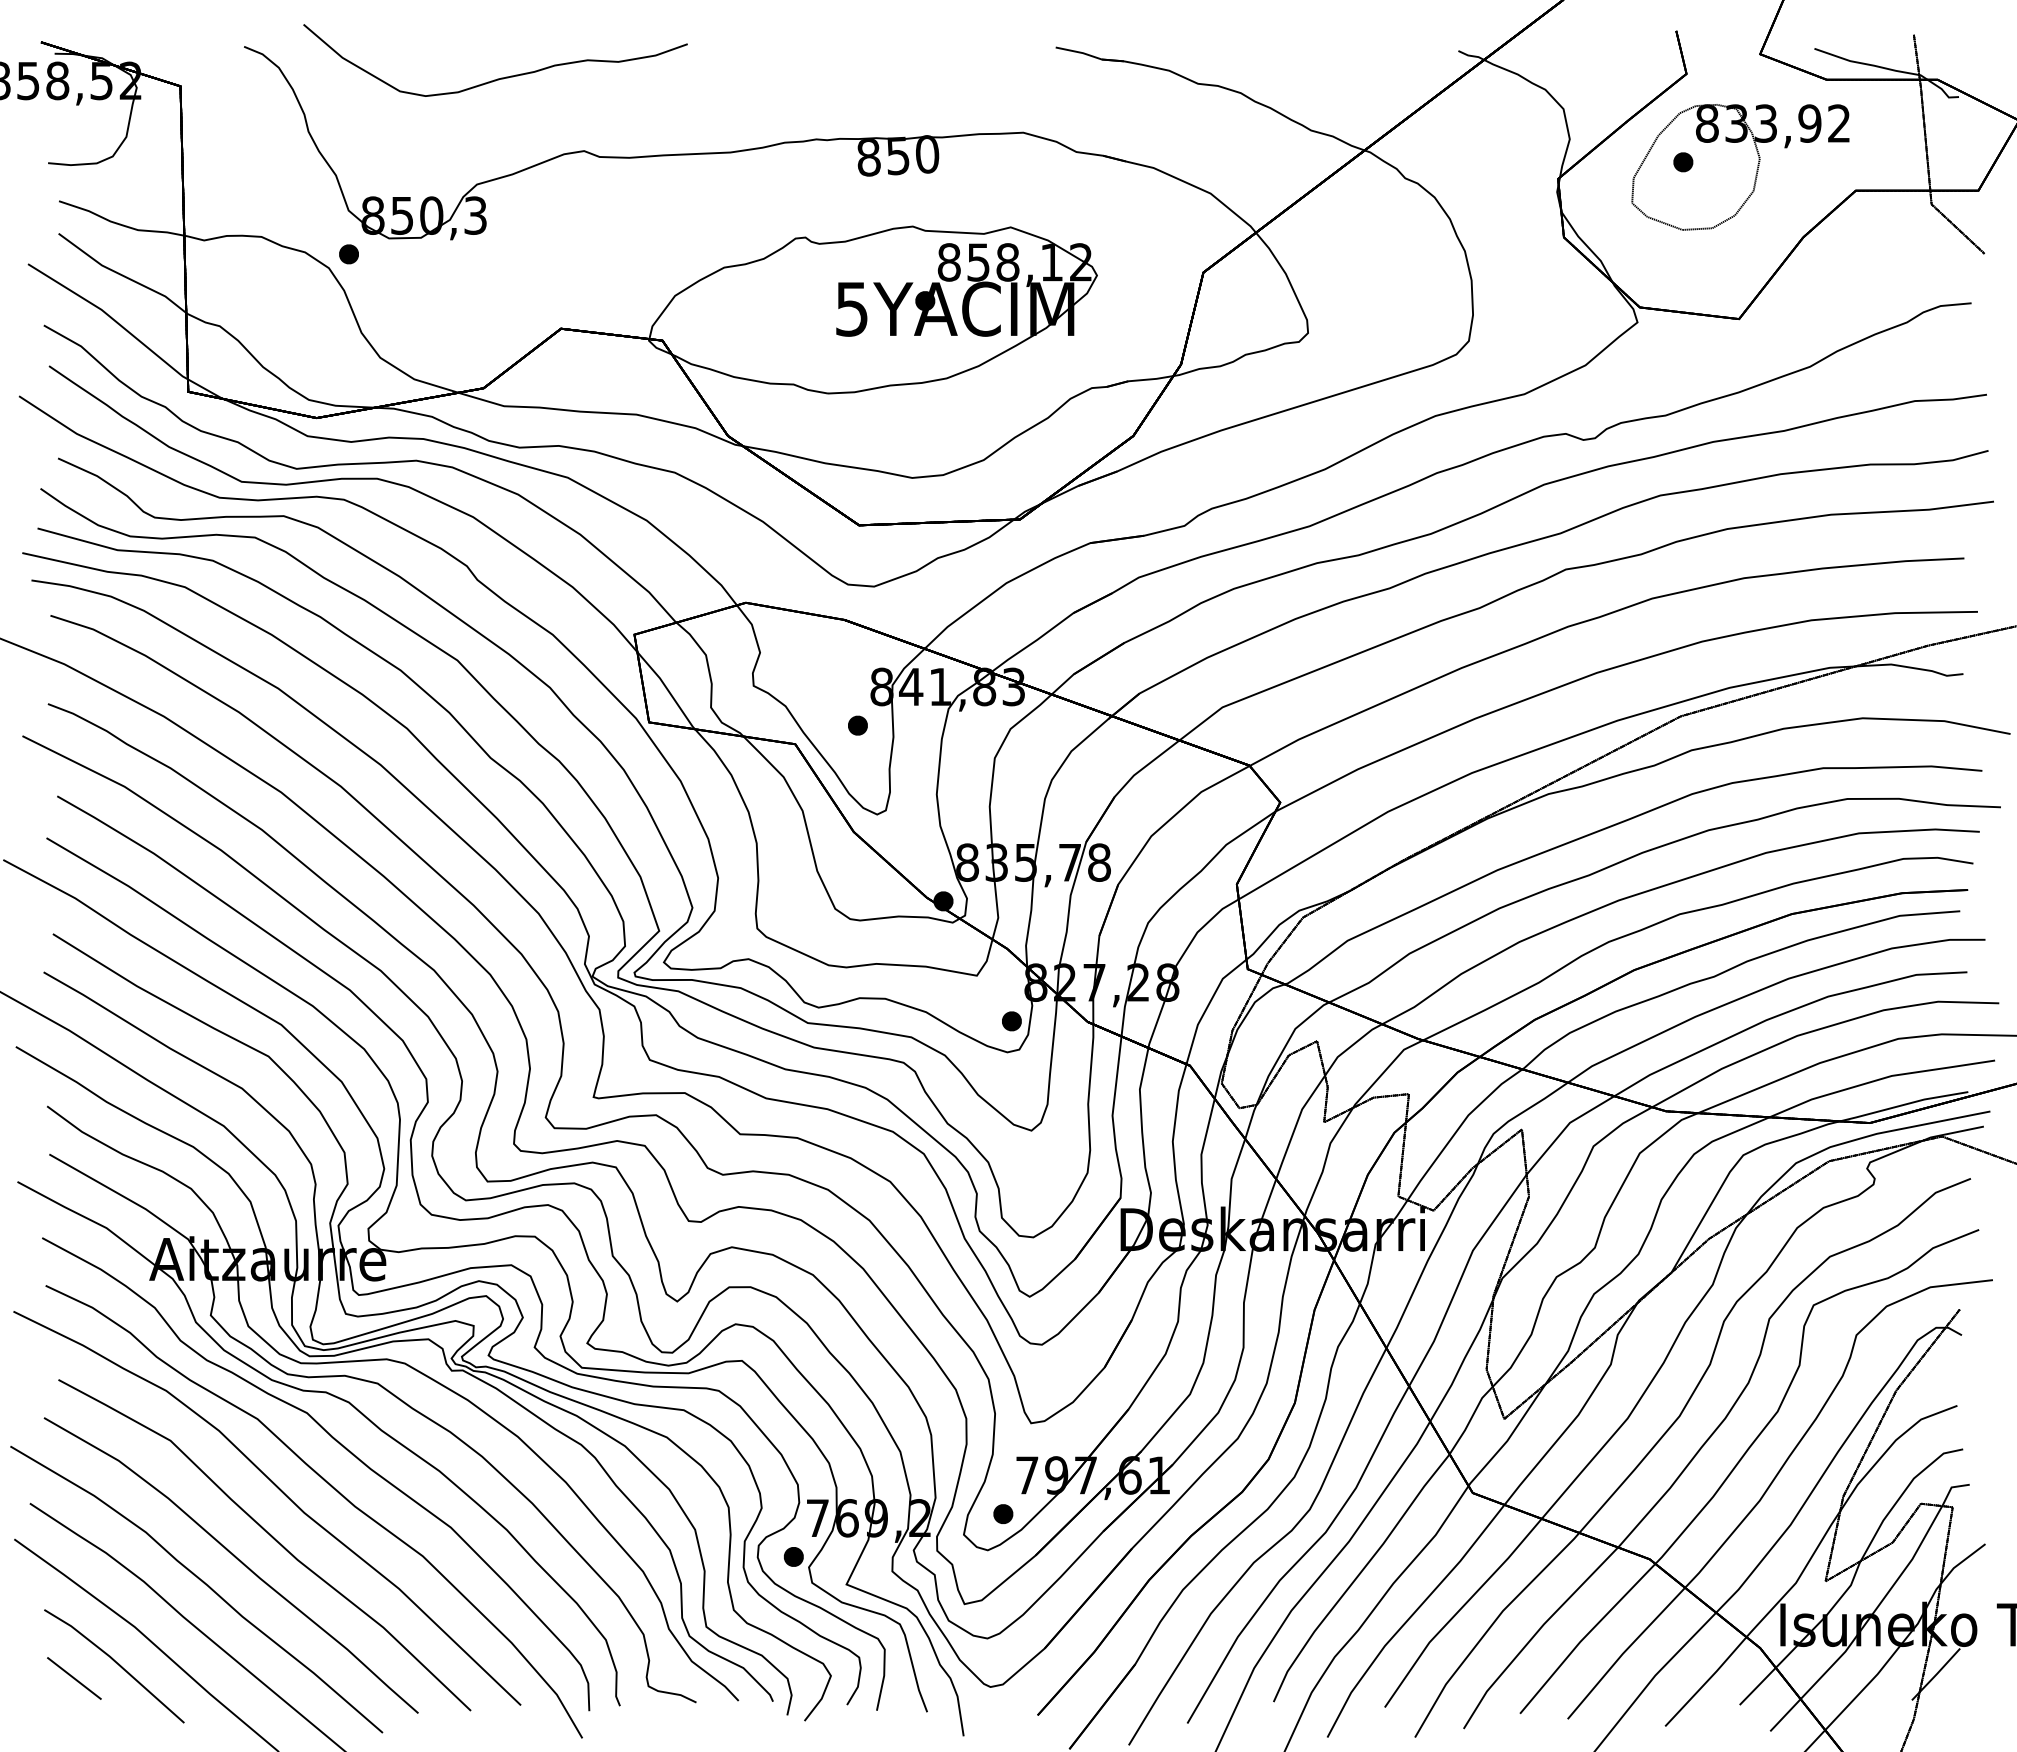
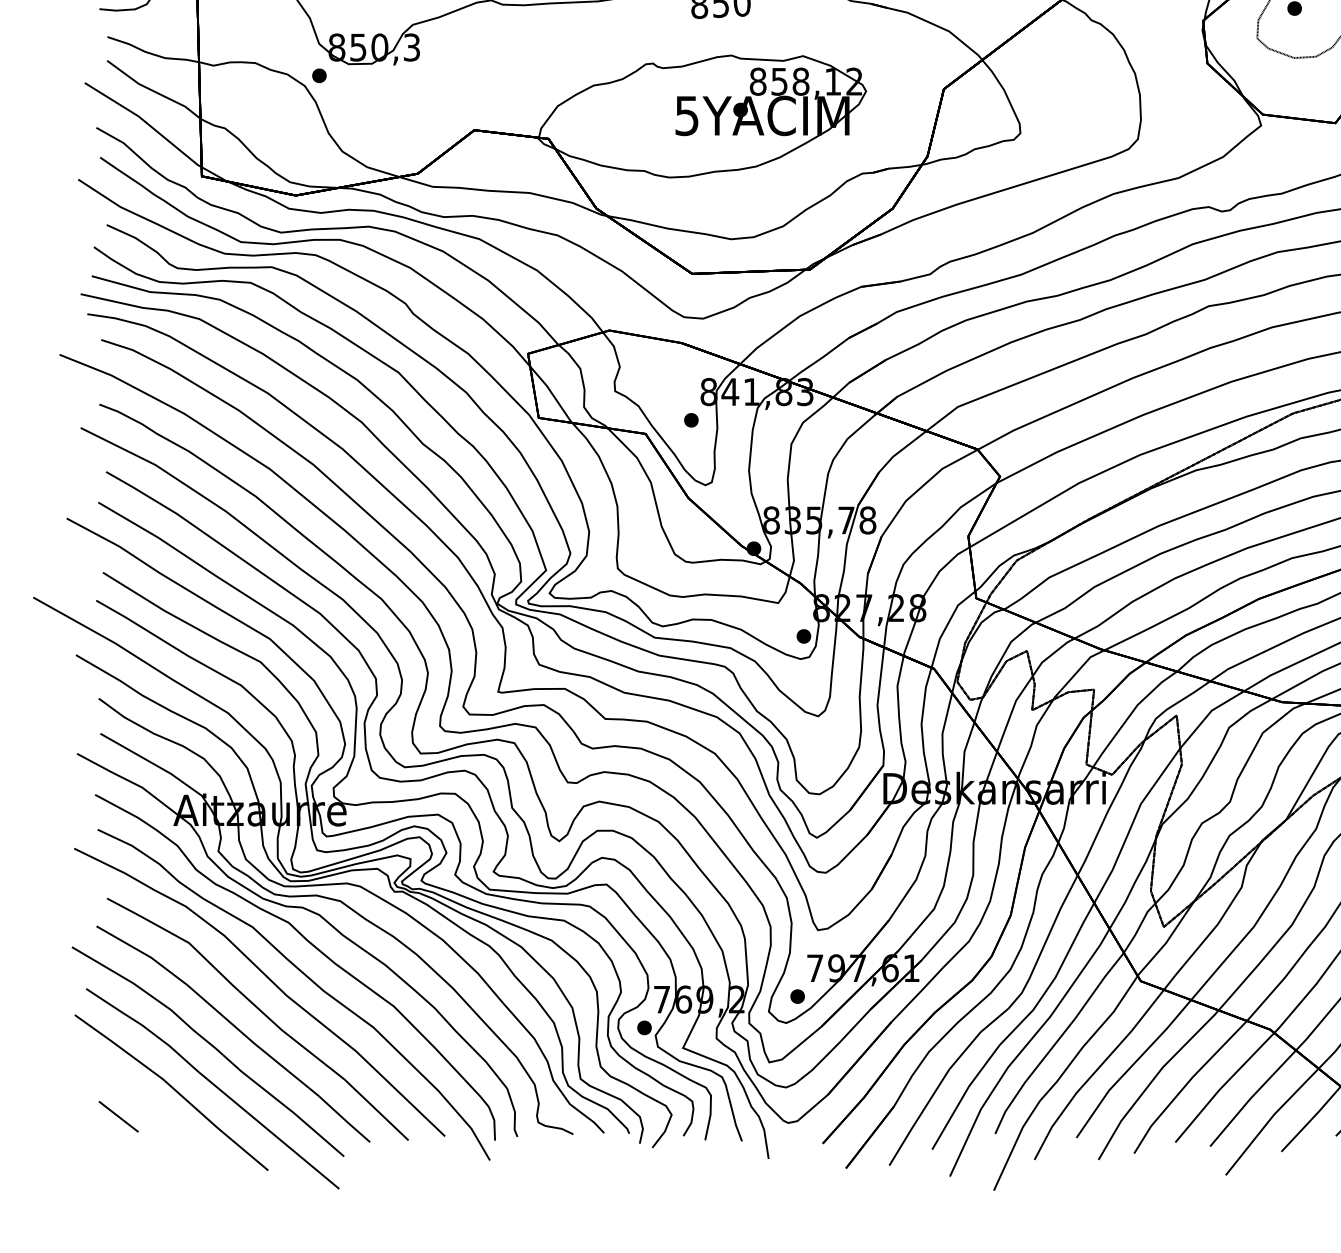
line: (116, 1663) -> (149, 1105), removed

